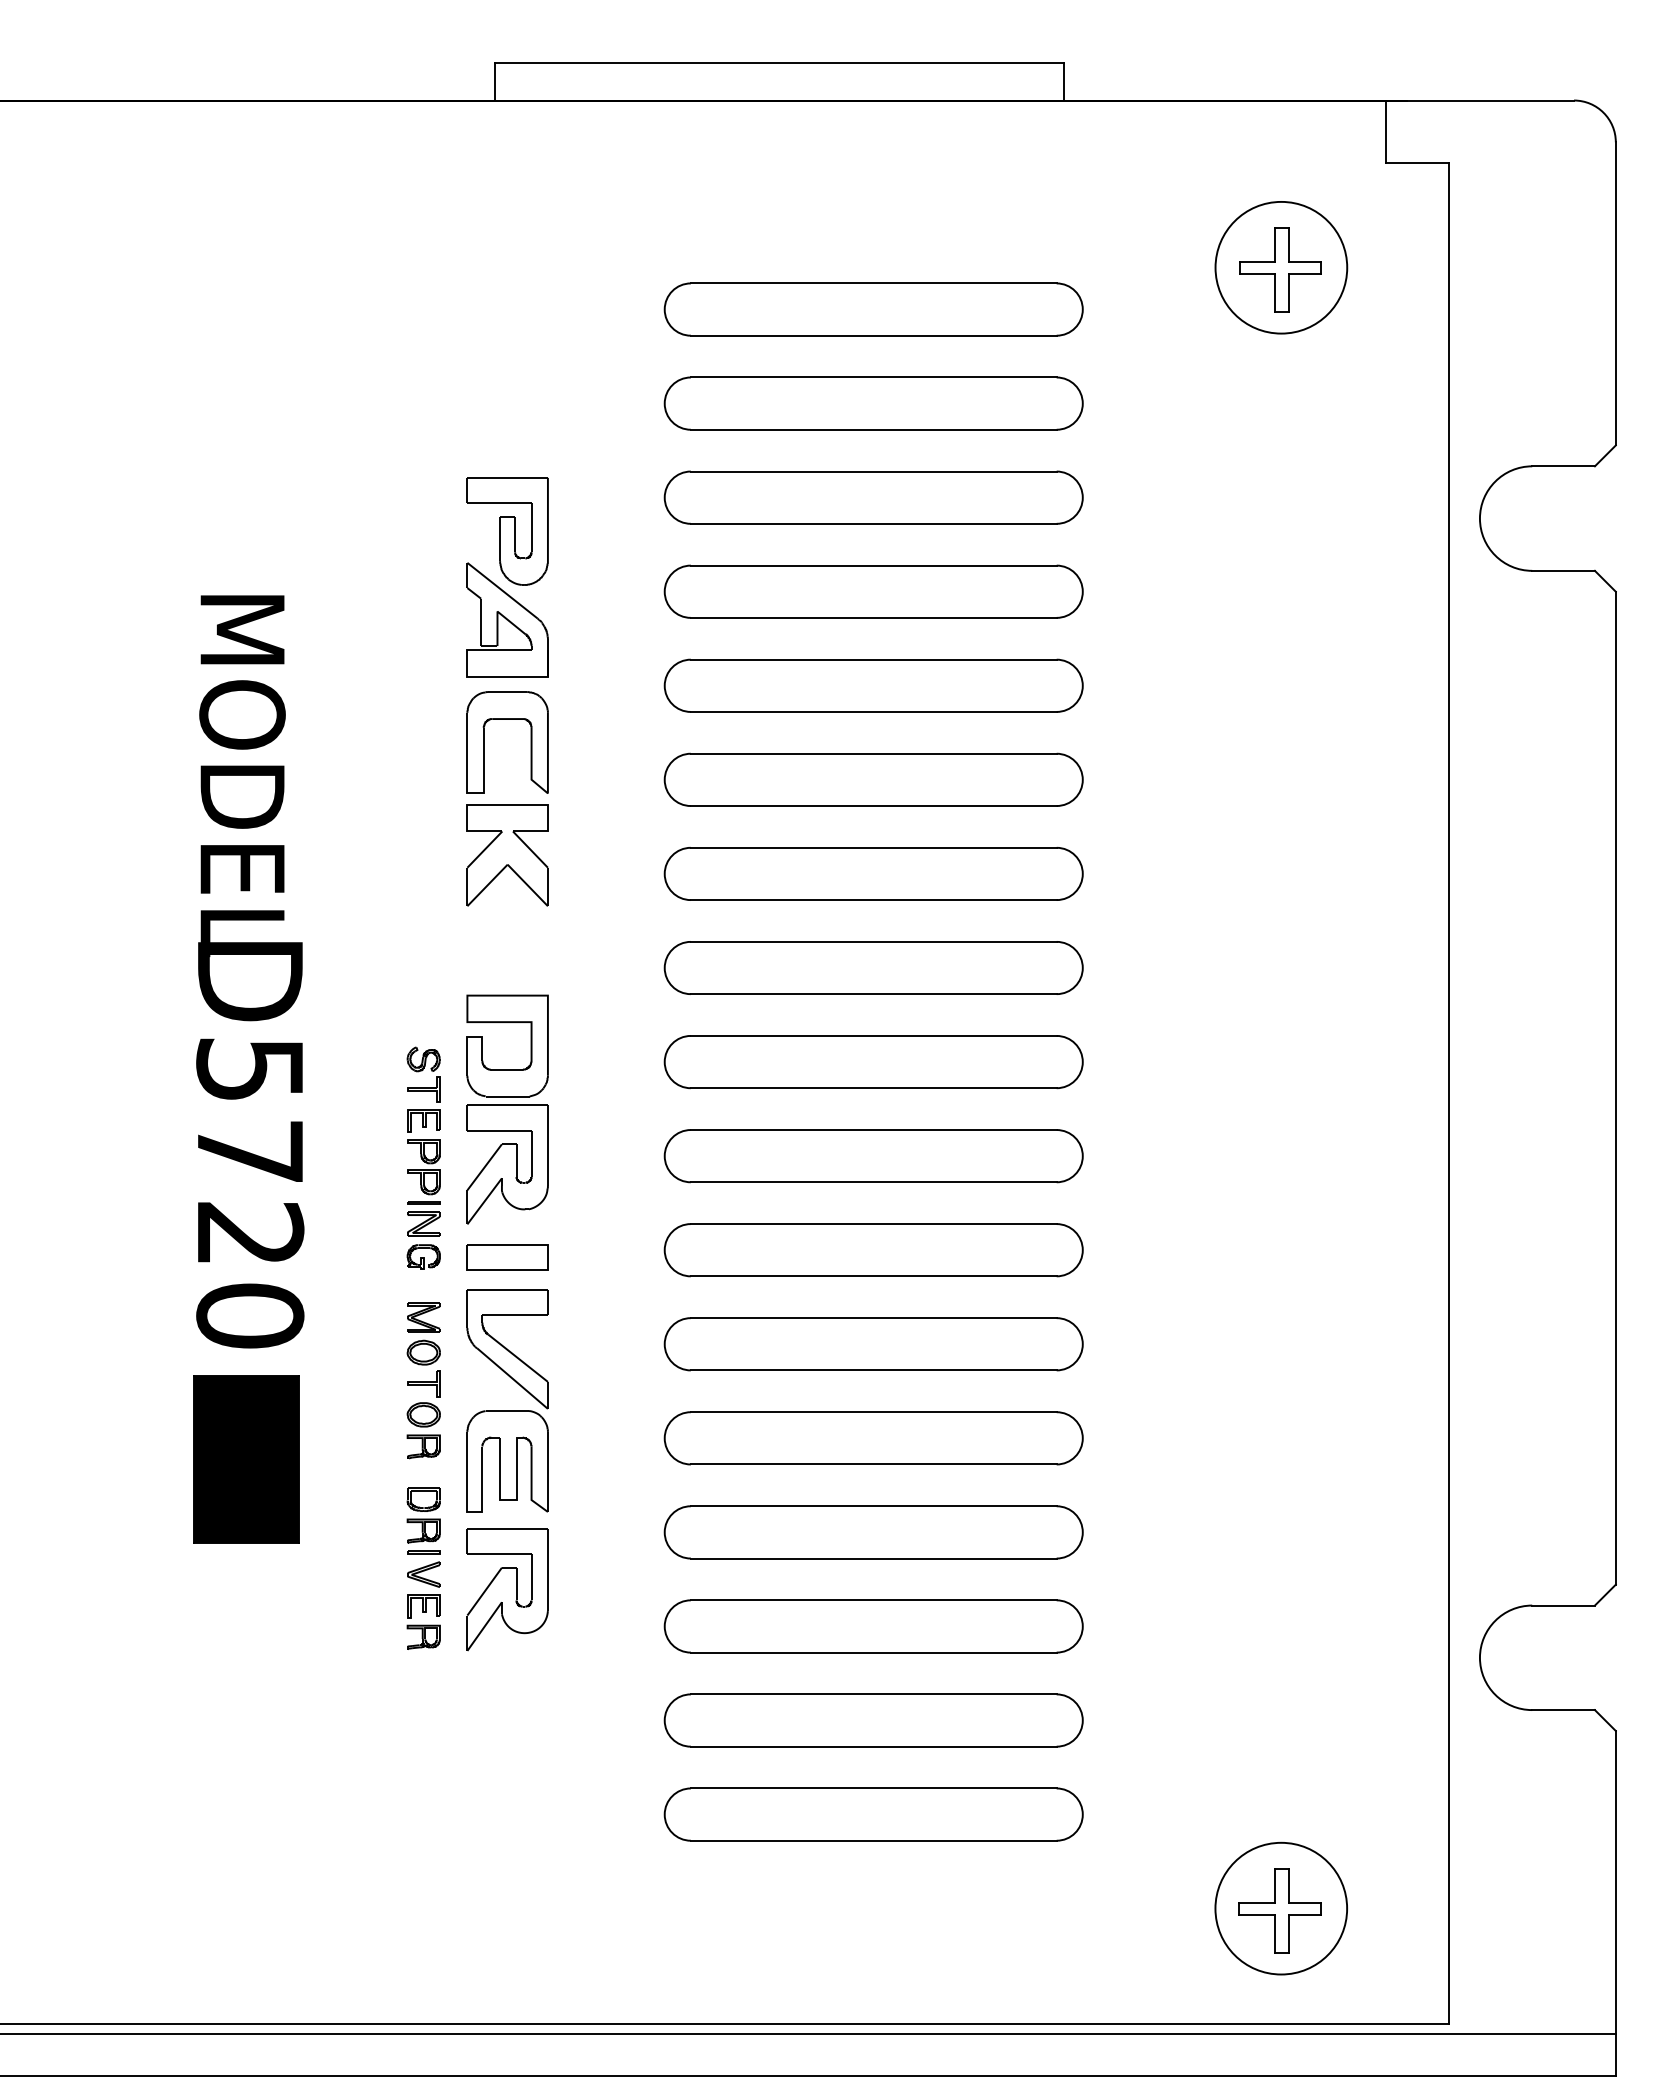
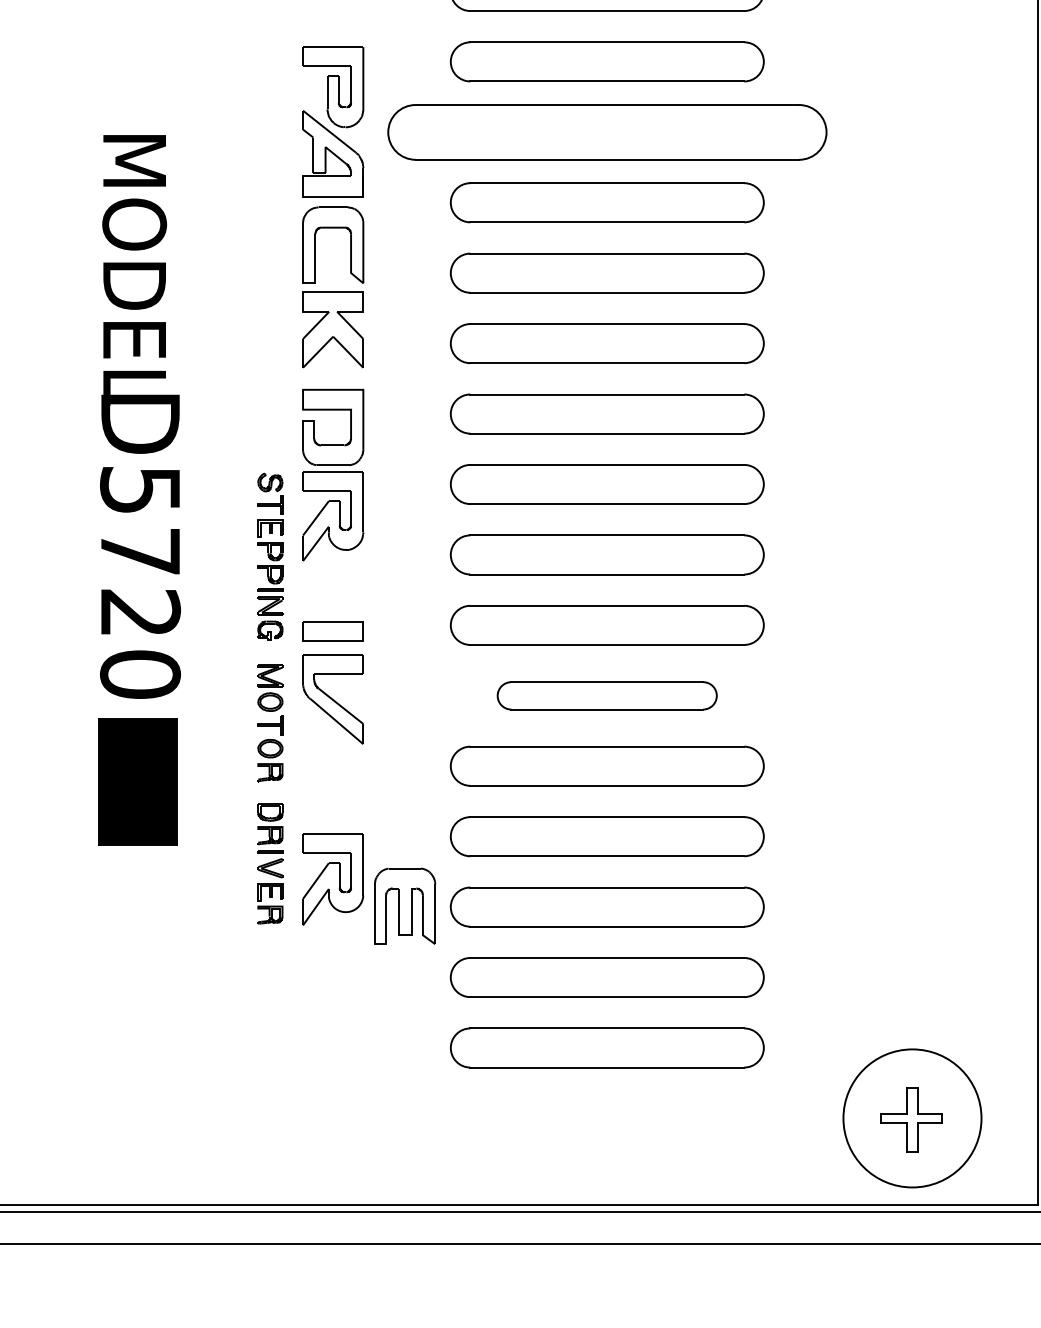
part: (873, 591) -> (607, 132), size x1.4
part: (507, 1109) -> (333, 475), moved
part: (873, 1344) -> (607, 695), size x0.7
part: (507, 1461) -> (404, 906), moved
circle: (1281, 1908) -> (912, 1118), size x1.4

